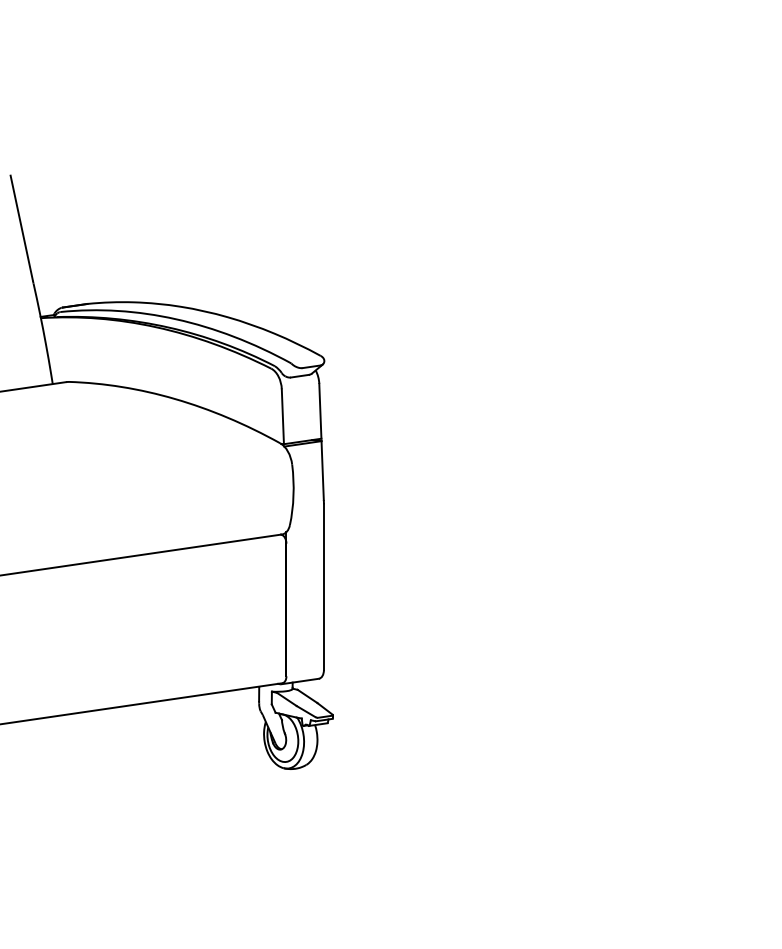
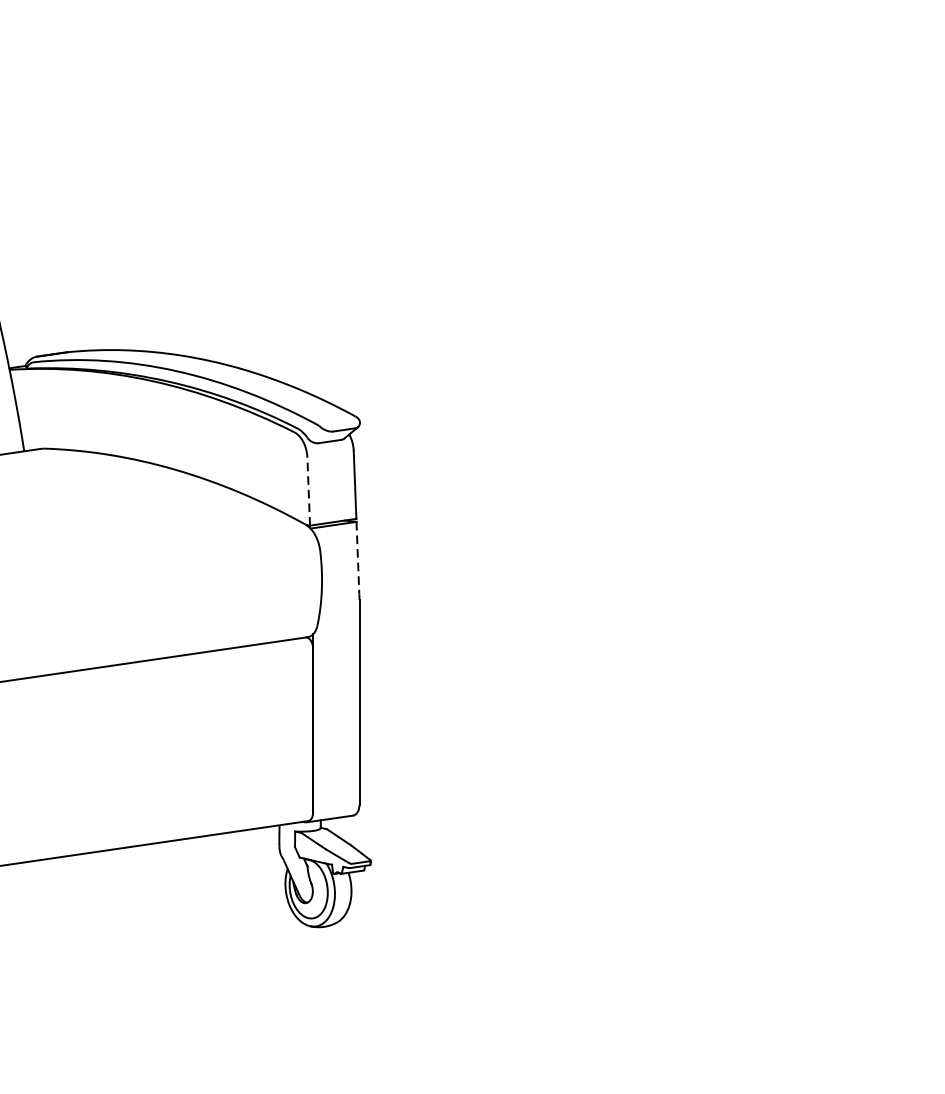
line: (282, 416) -> (308, 491), solid -> dashed
line: (322, 471) -> (357, 559), solid -> dashed

